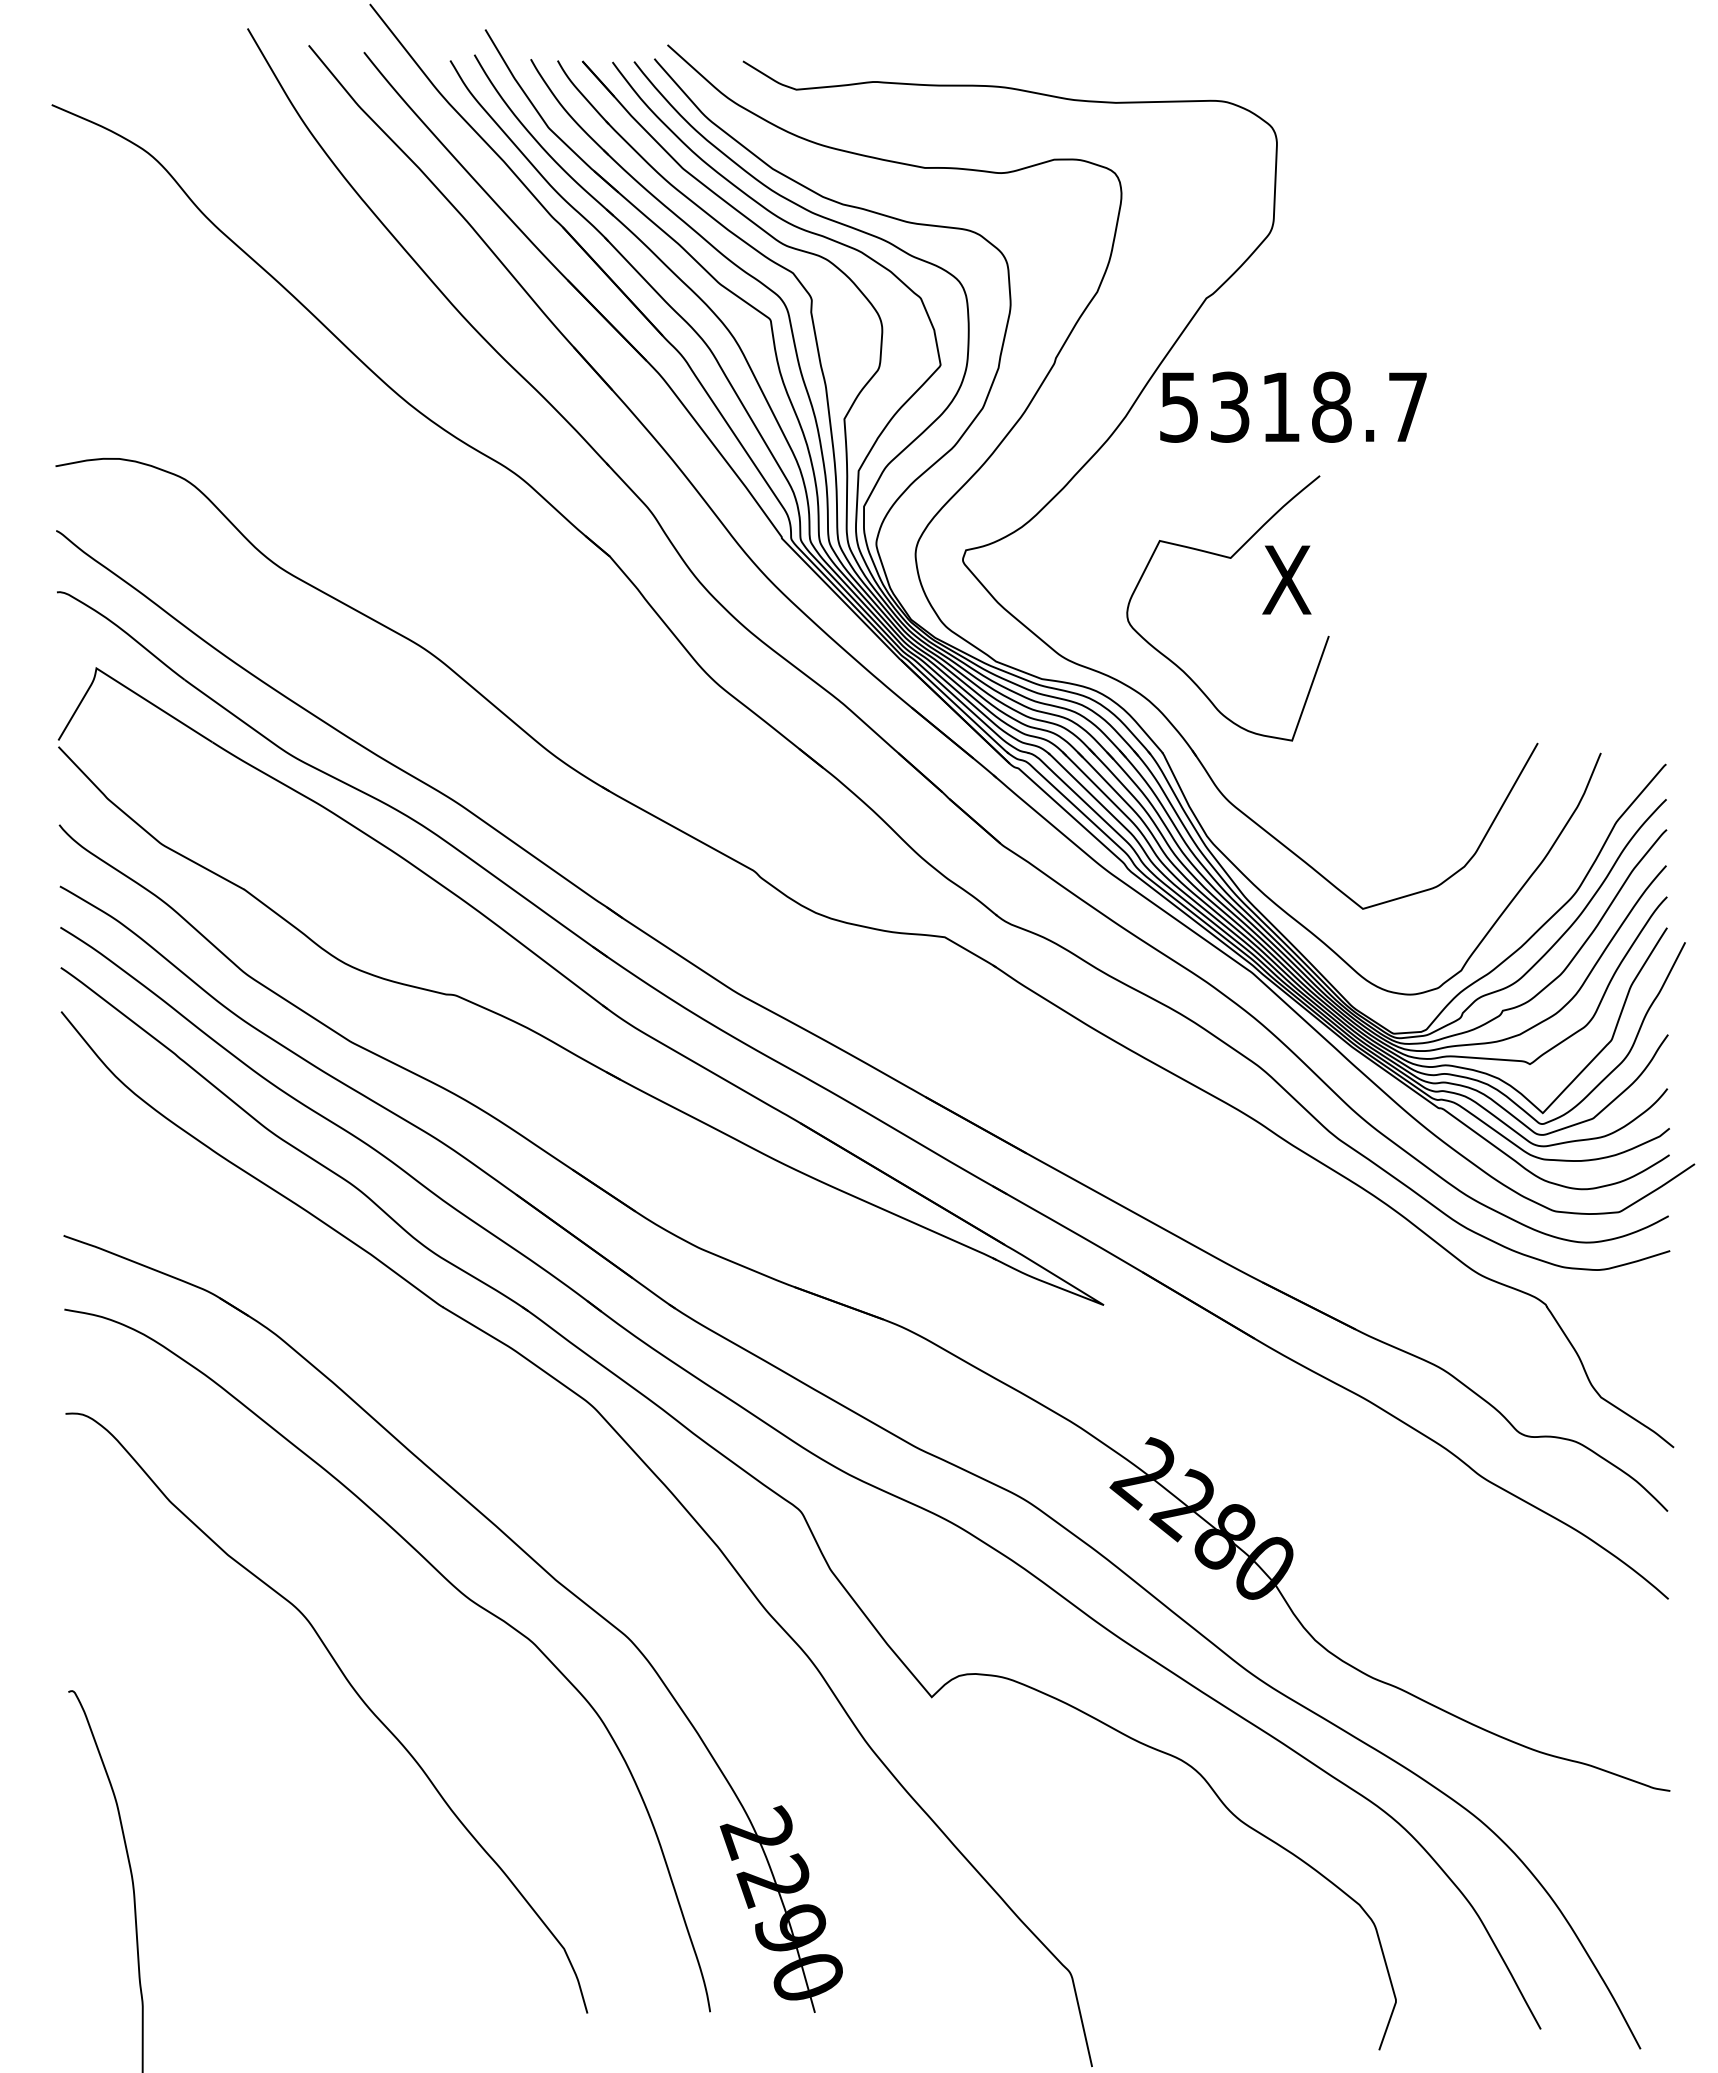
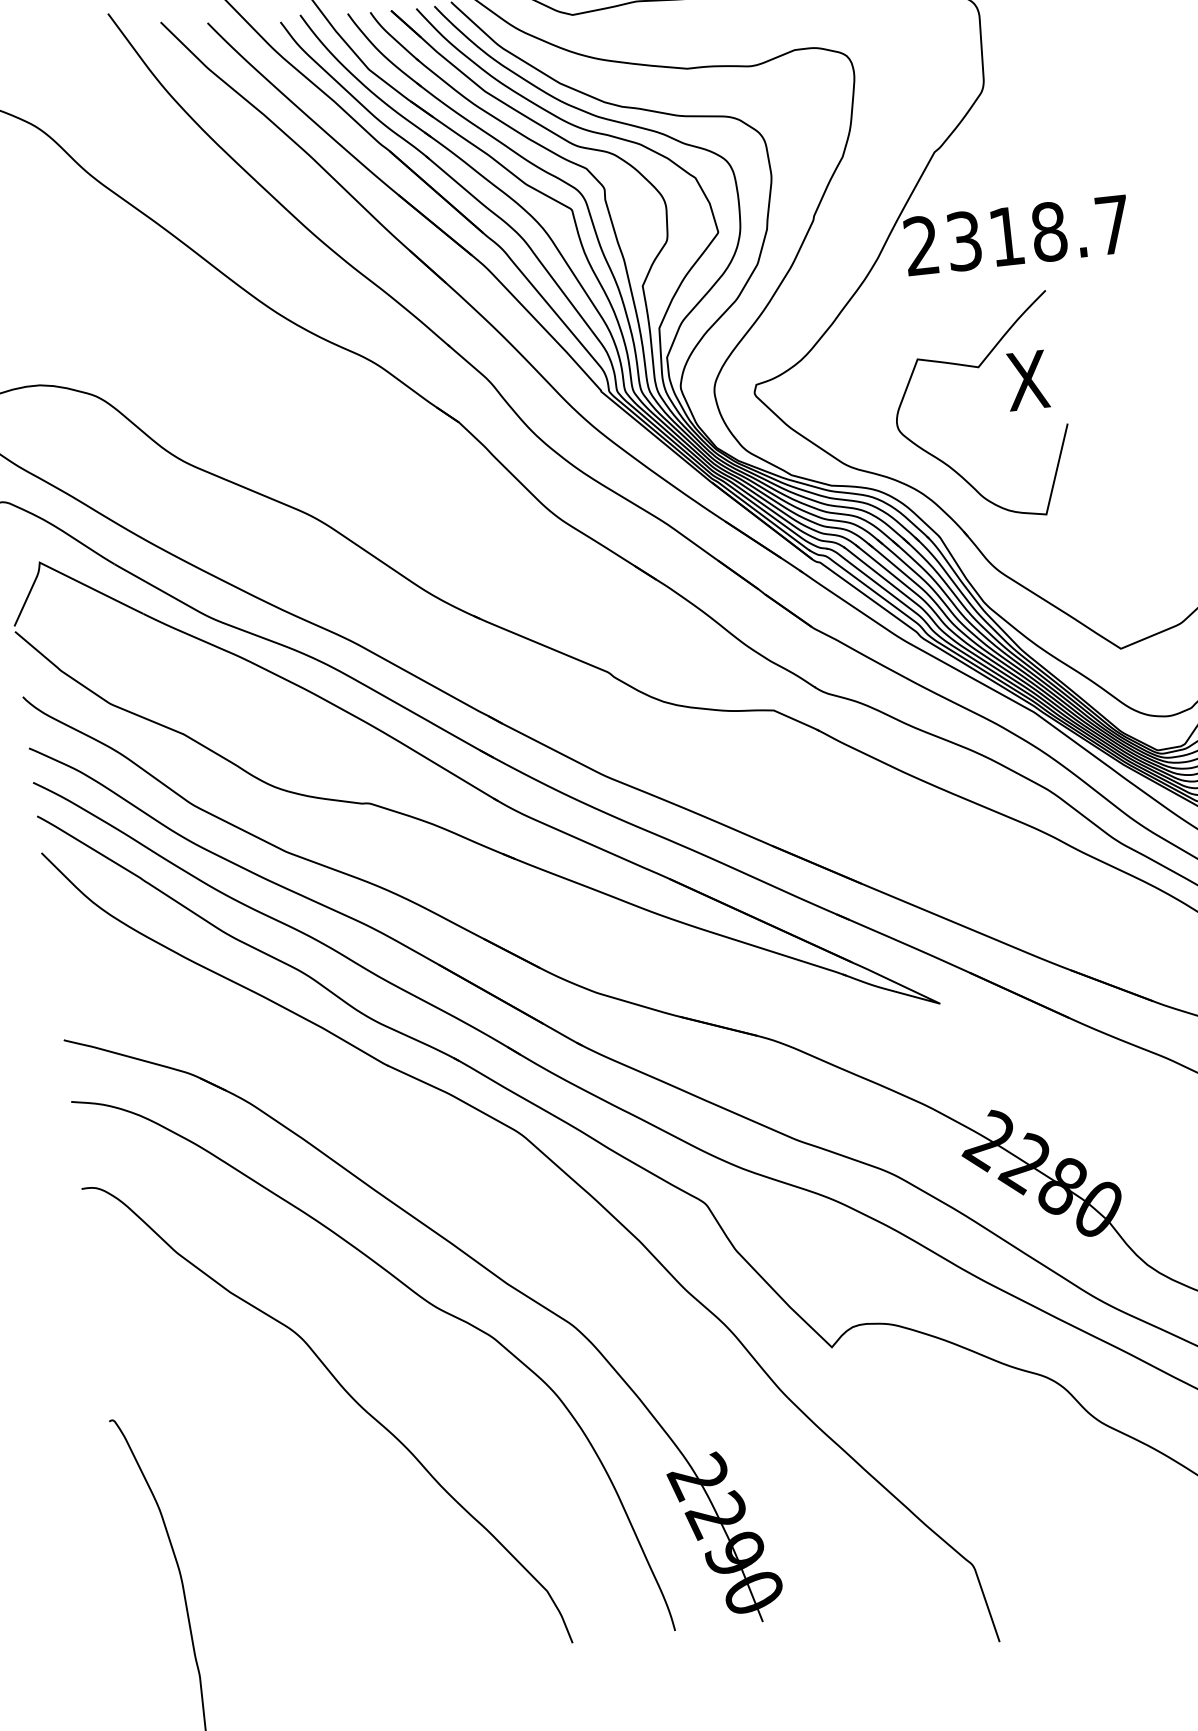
text: (1178, 406) -> (921, 245), 5318.7 -> 2318.7

